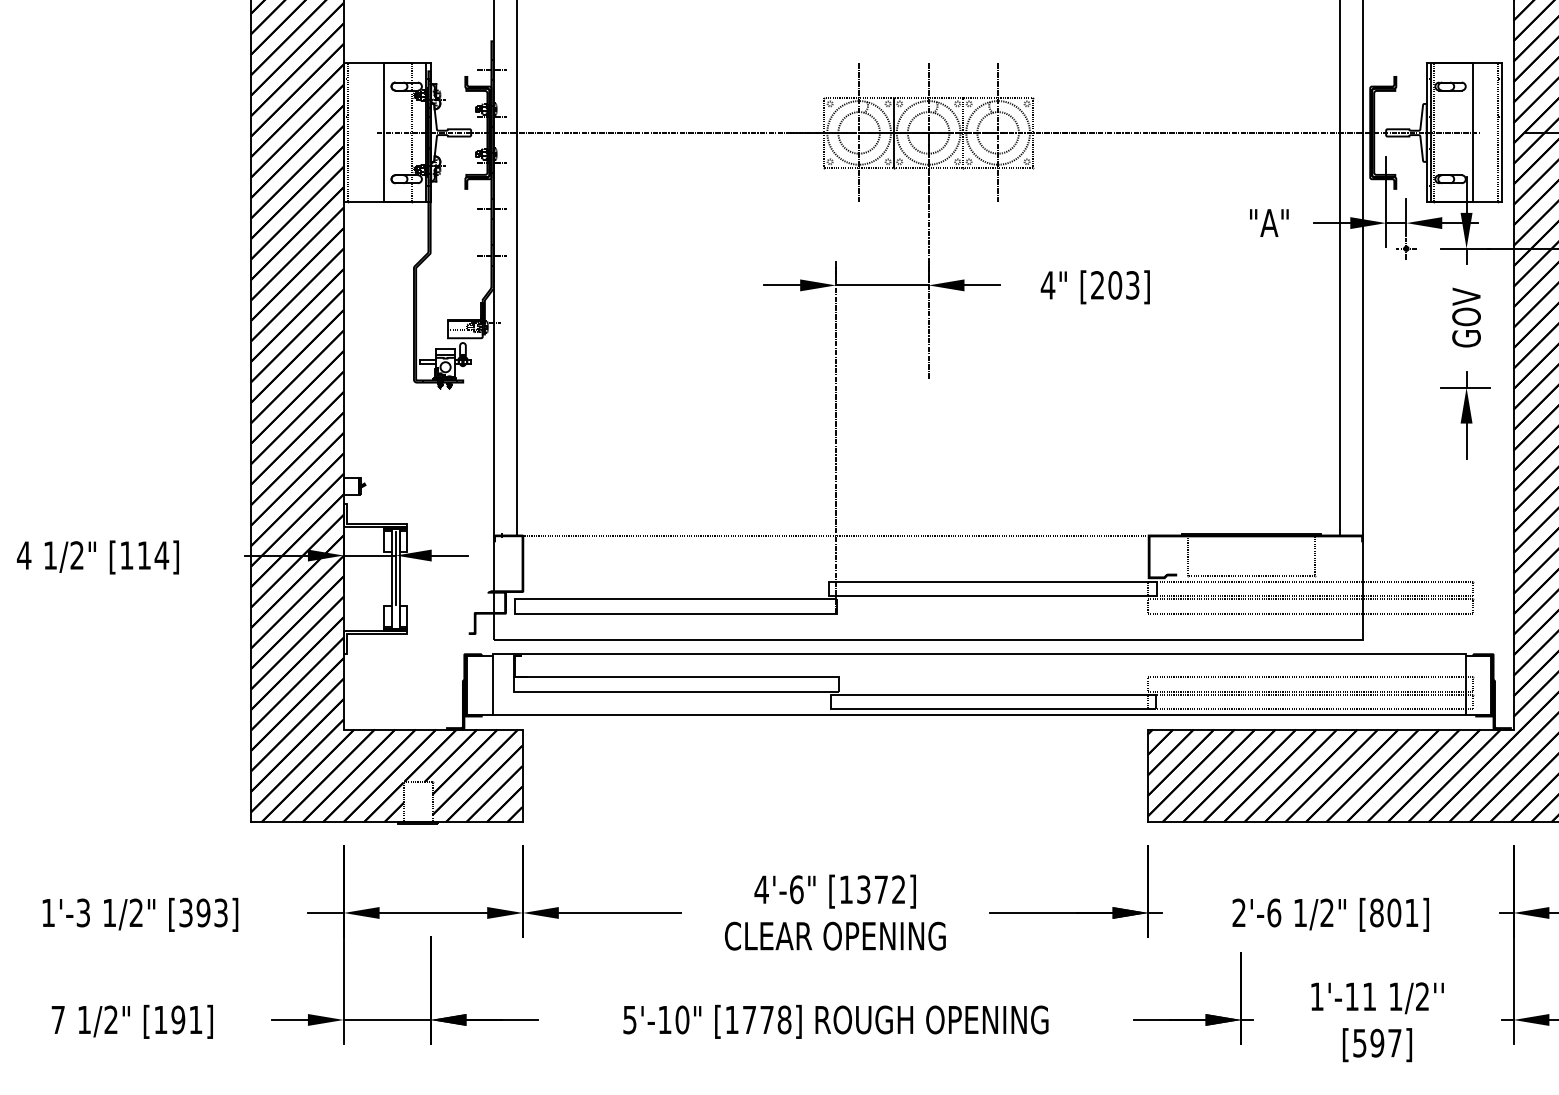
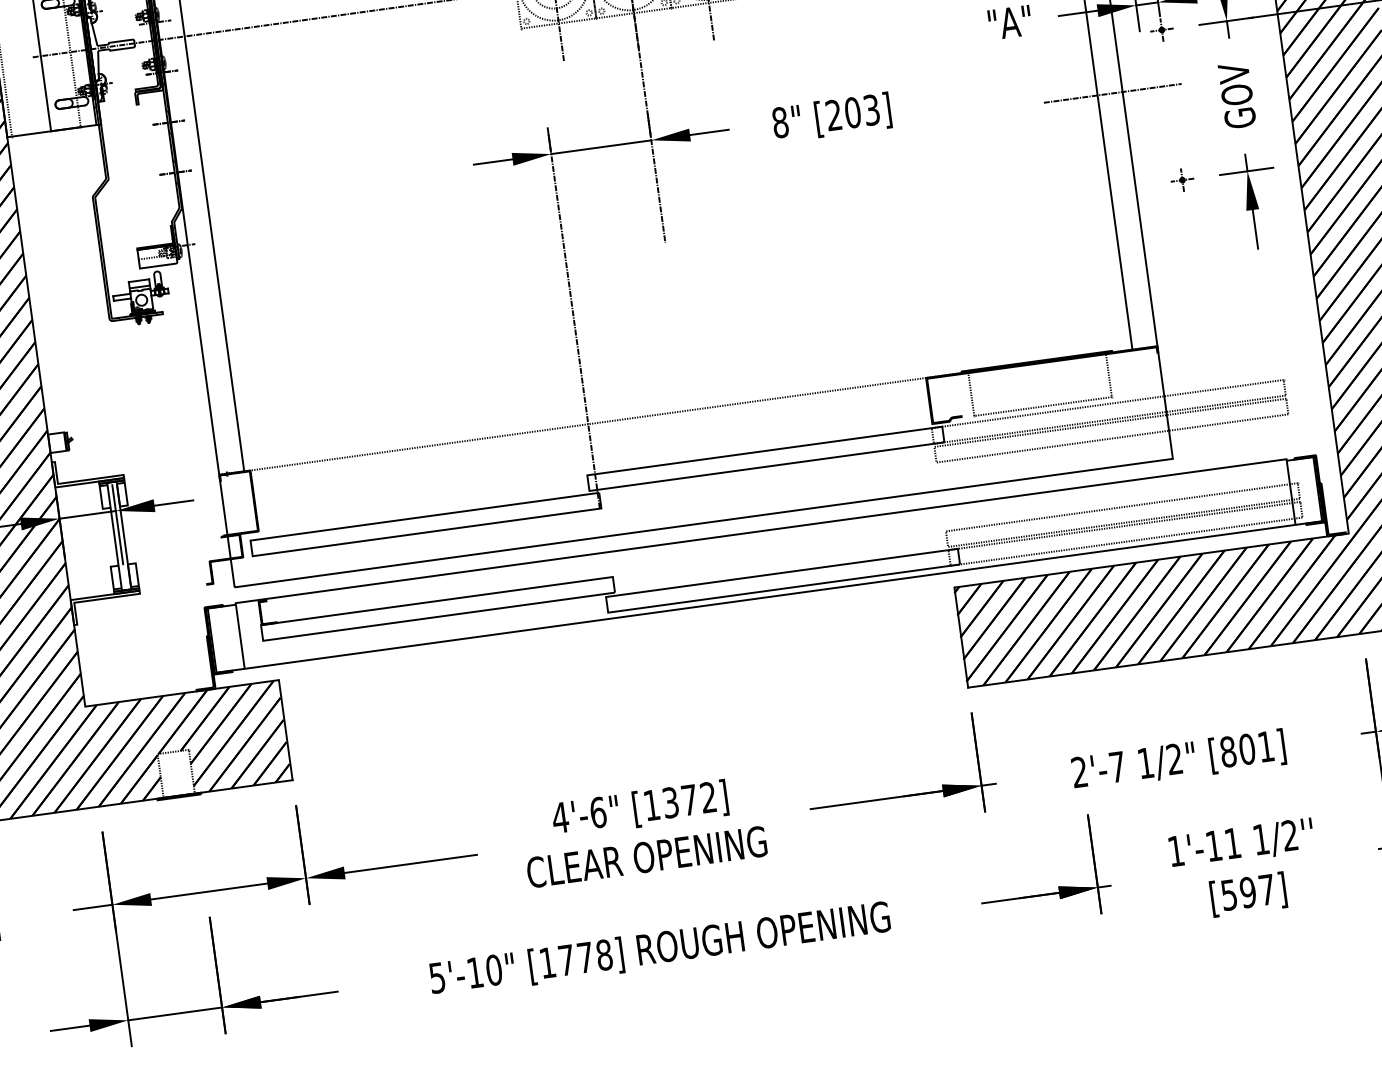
text: (1047, 285) -> (779, 122), 4" -> 8"
line: (1353, 300) -> (1112, 93), added
part: (1406, 387) -> (1182, 179), added
text: (1274, 912) -> (1117, 766), 2'-6 -> 2'-7

